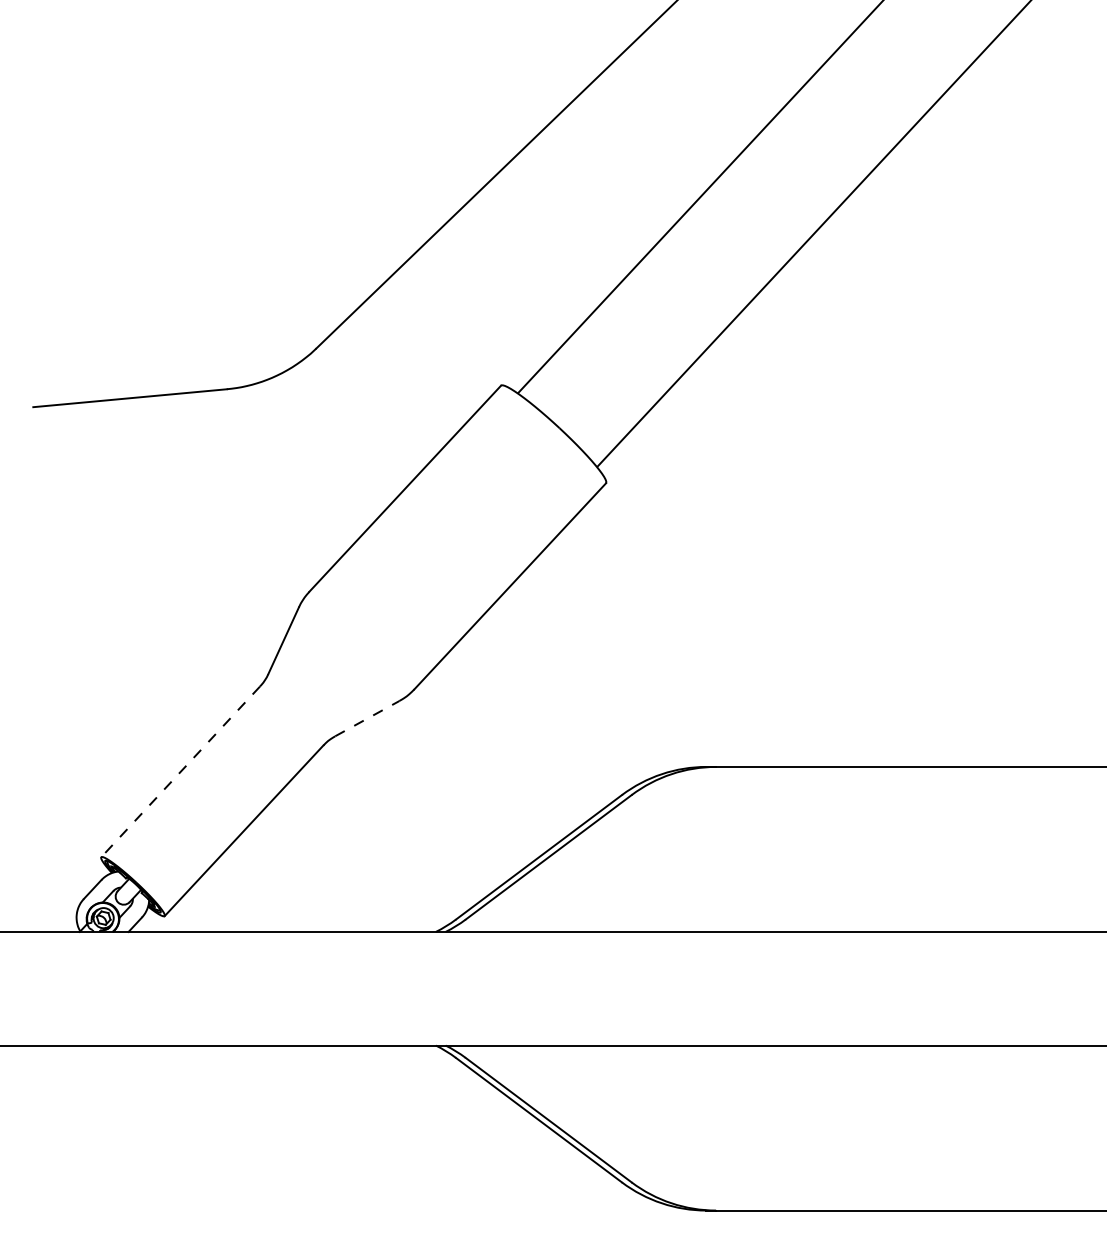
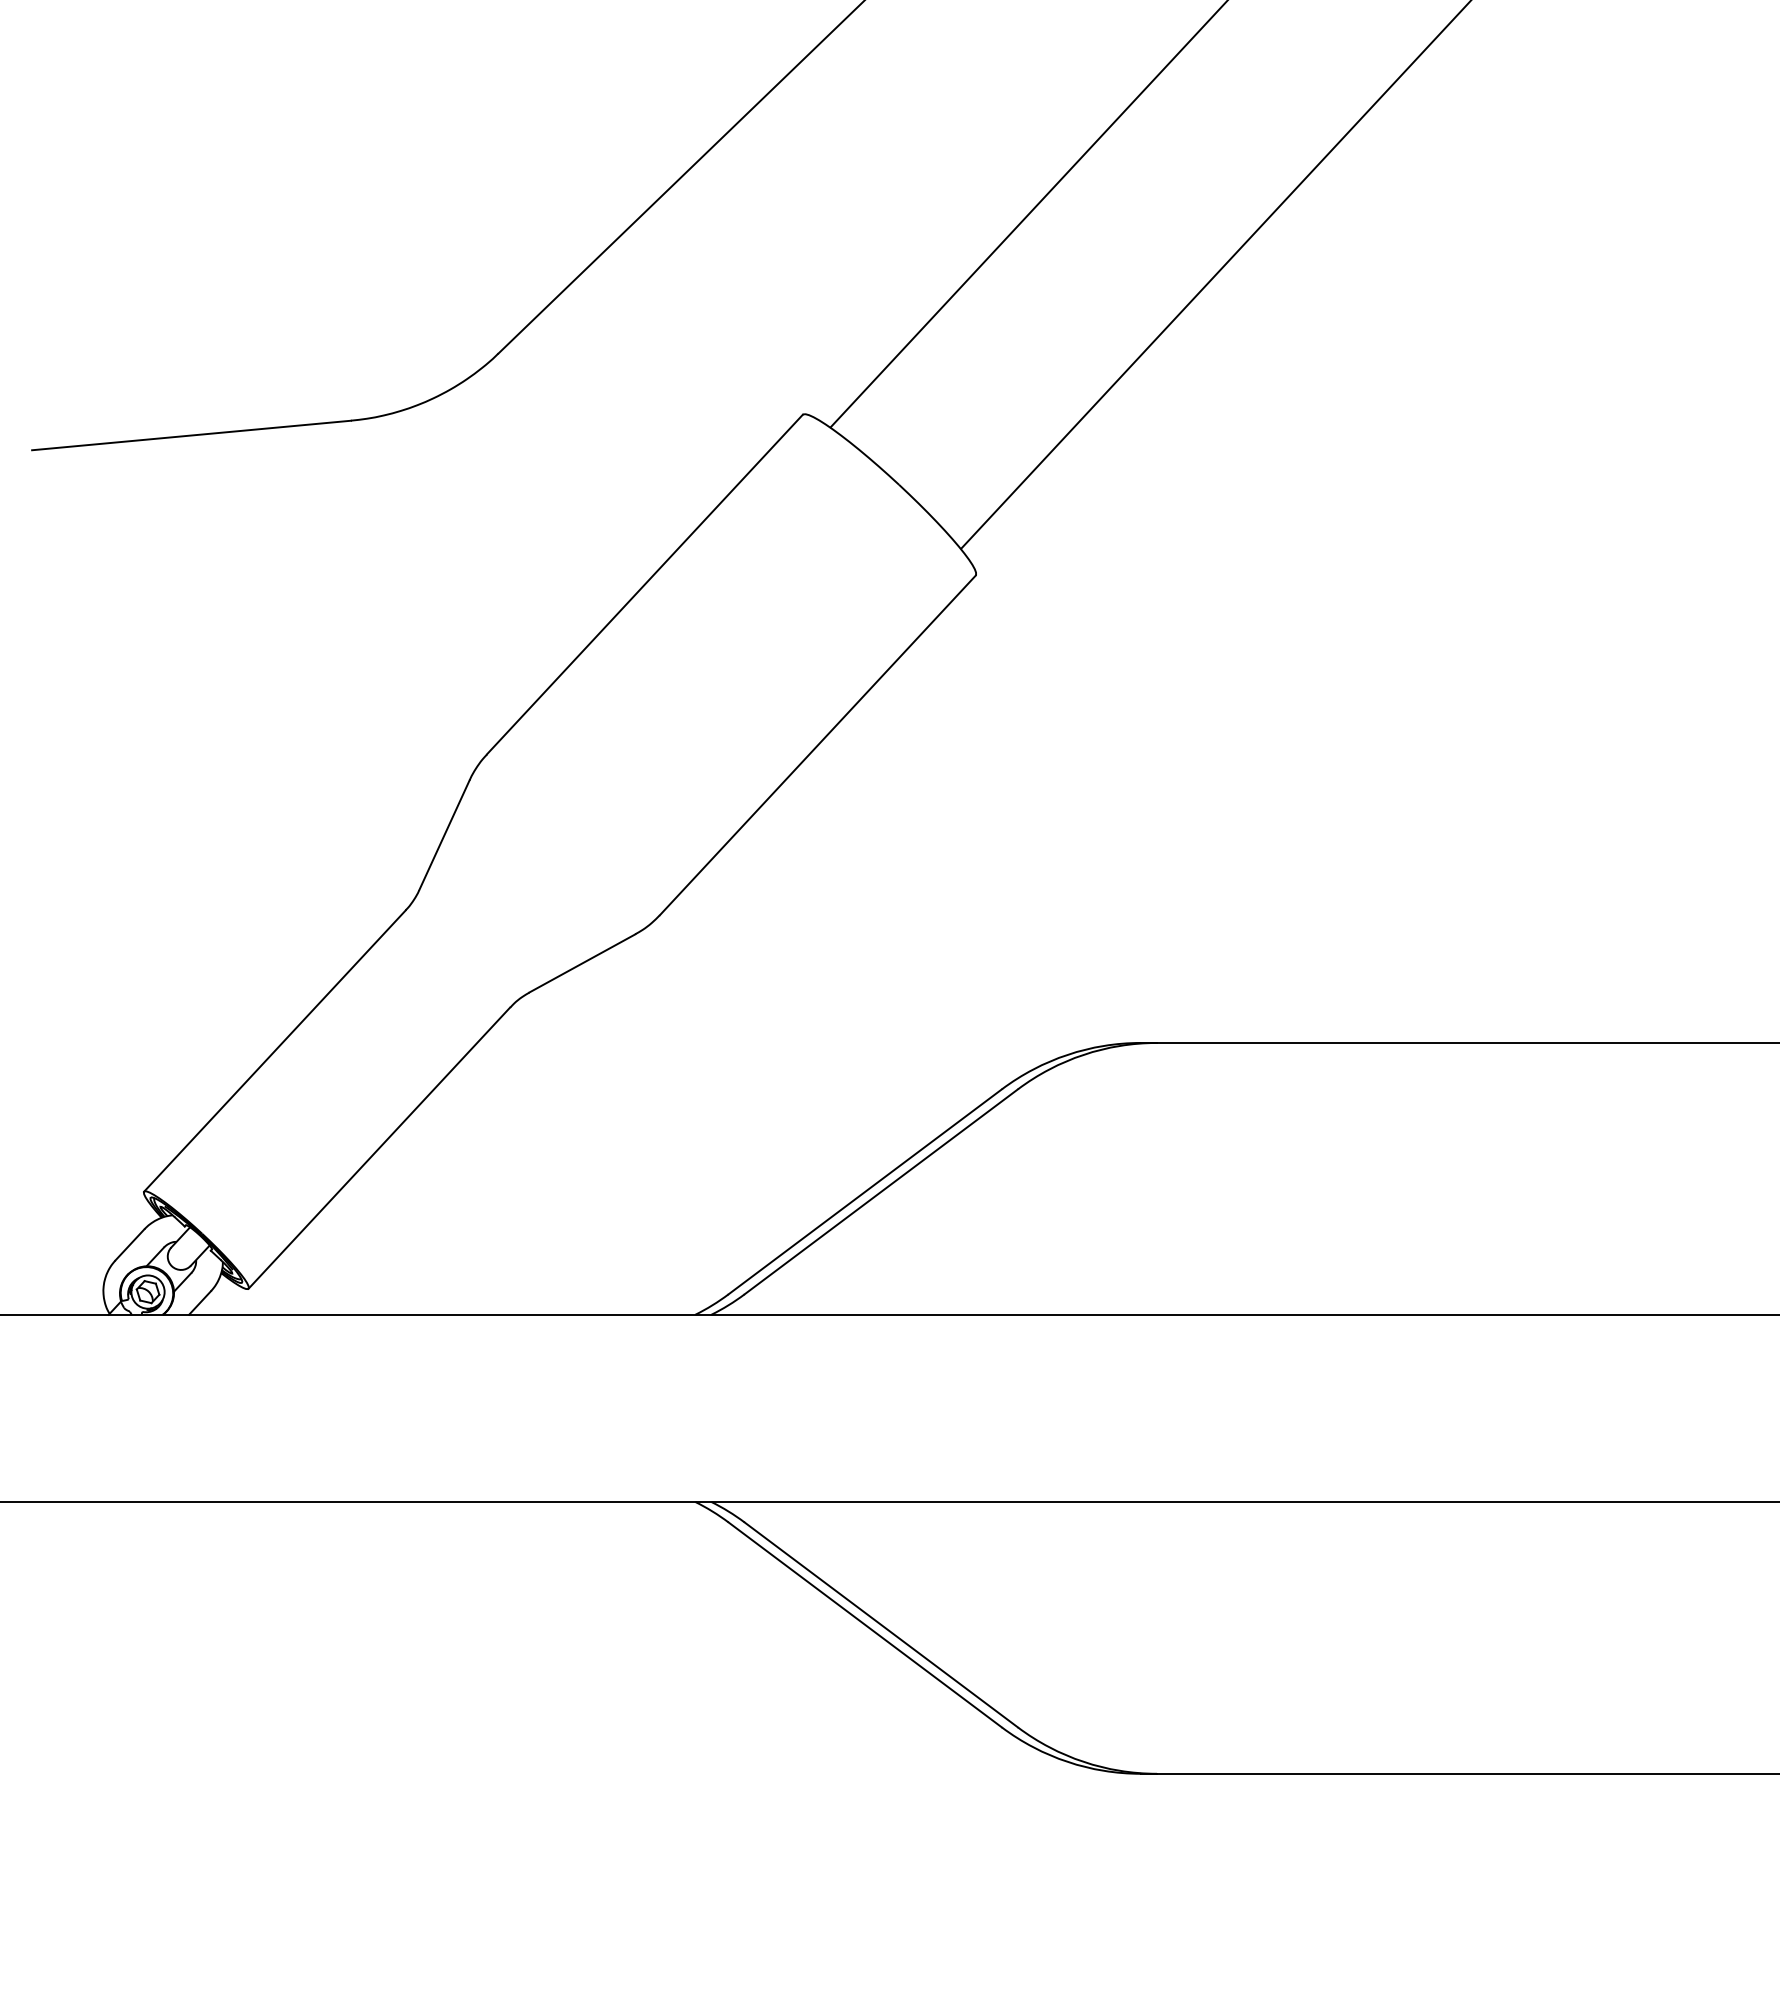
line: (367, 718) -> (582, 963), dashed -> solid
line: (180, 771) -> (274, 1050), dashed -> solid

